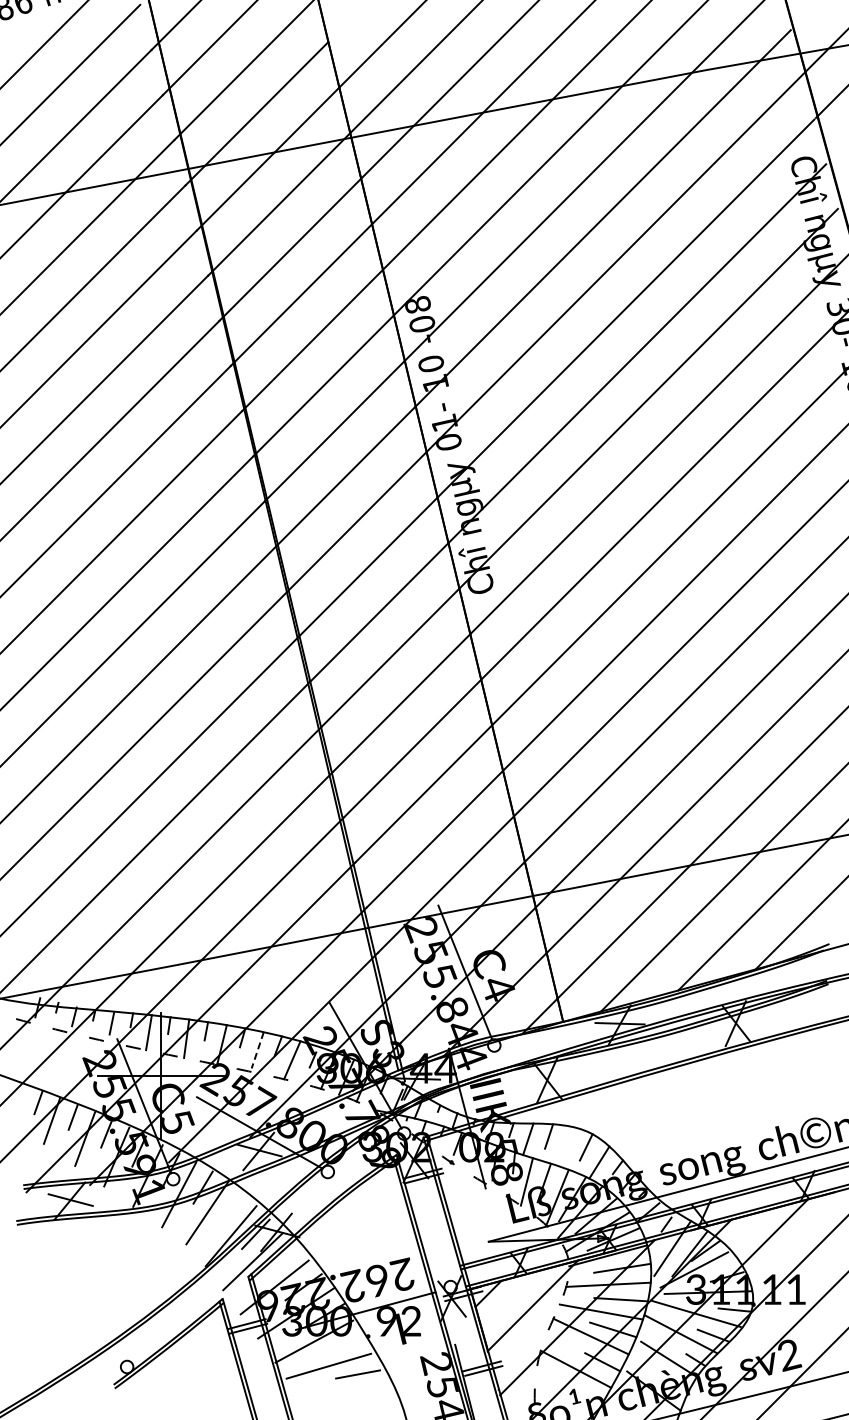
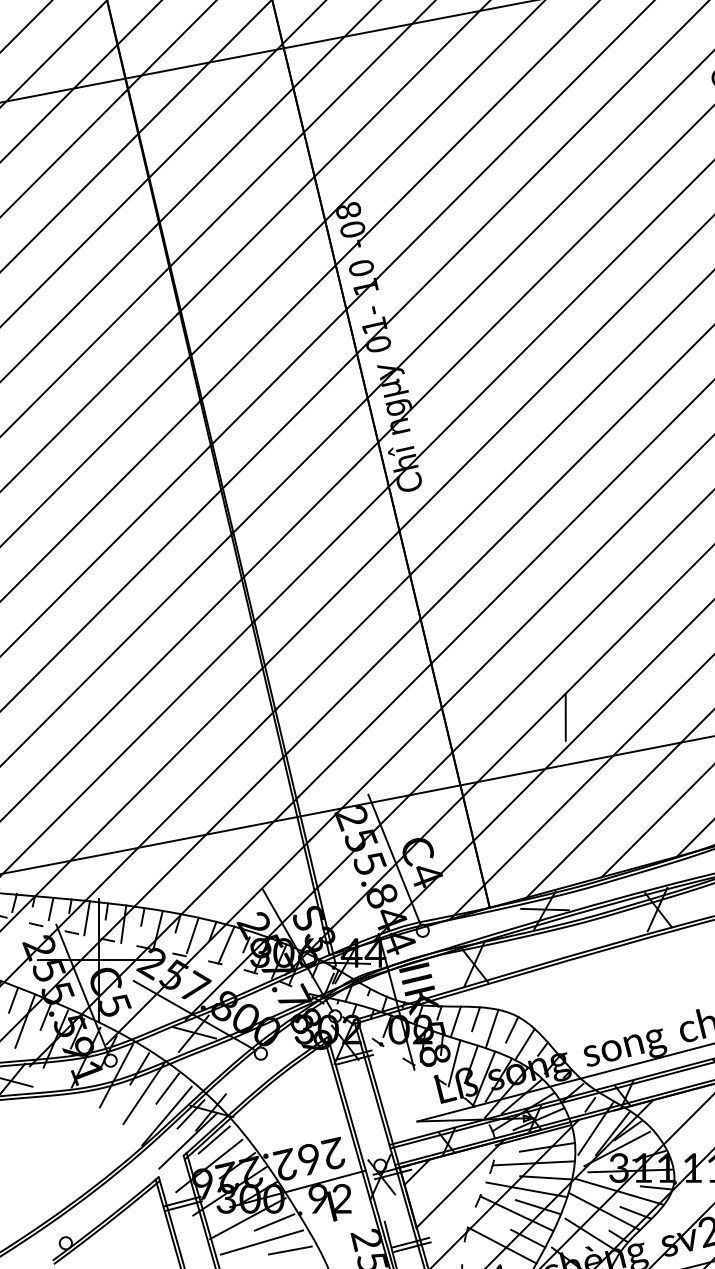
line: (641, 825) -> (565, 716), added
line: (257, 1050) -> (192, 935), dashed -> solid
line: (565, 1146) -> (491, 1028), added
line: (231, 1207) -> (167, 1088), added
line: (279, 1260) -> (213, 1139), added
line: (341, 1345) -> (274, 1222), added

